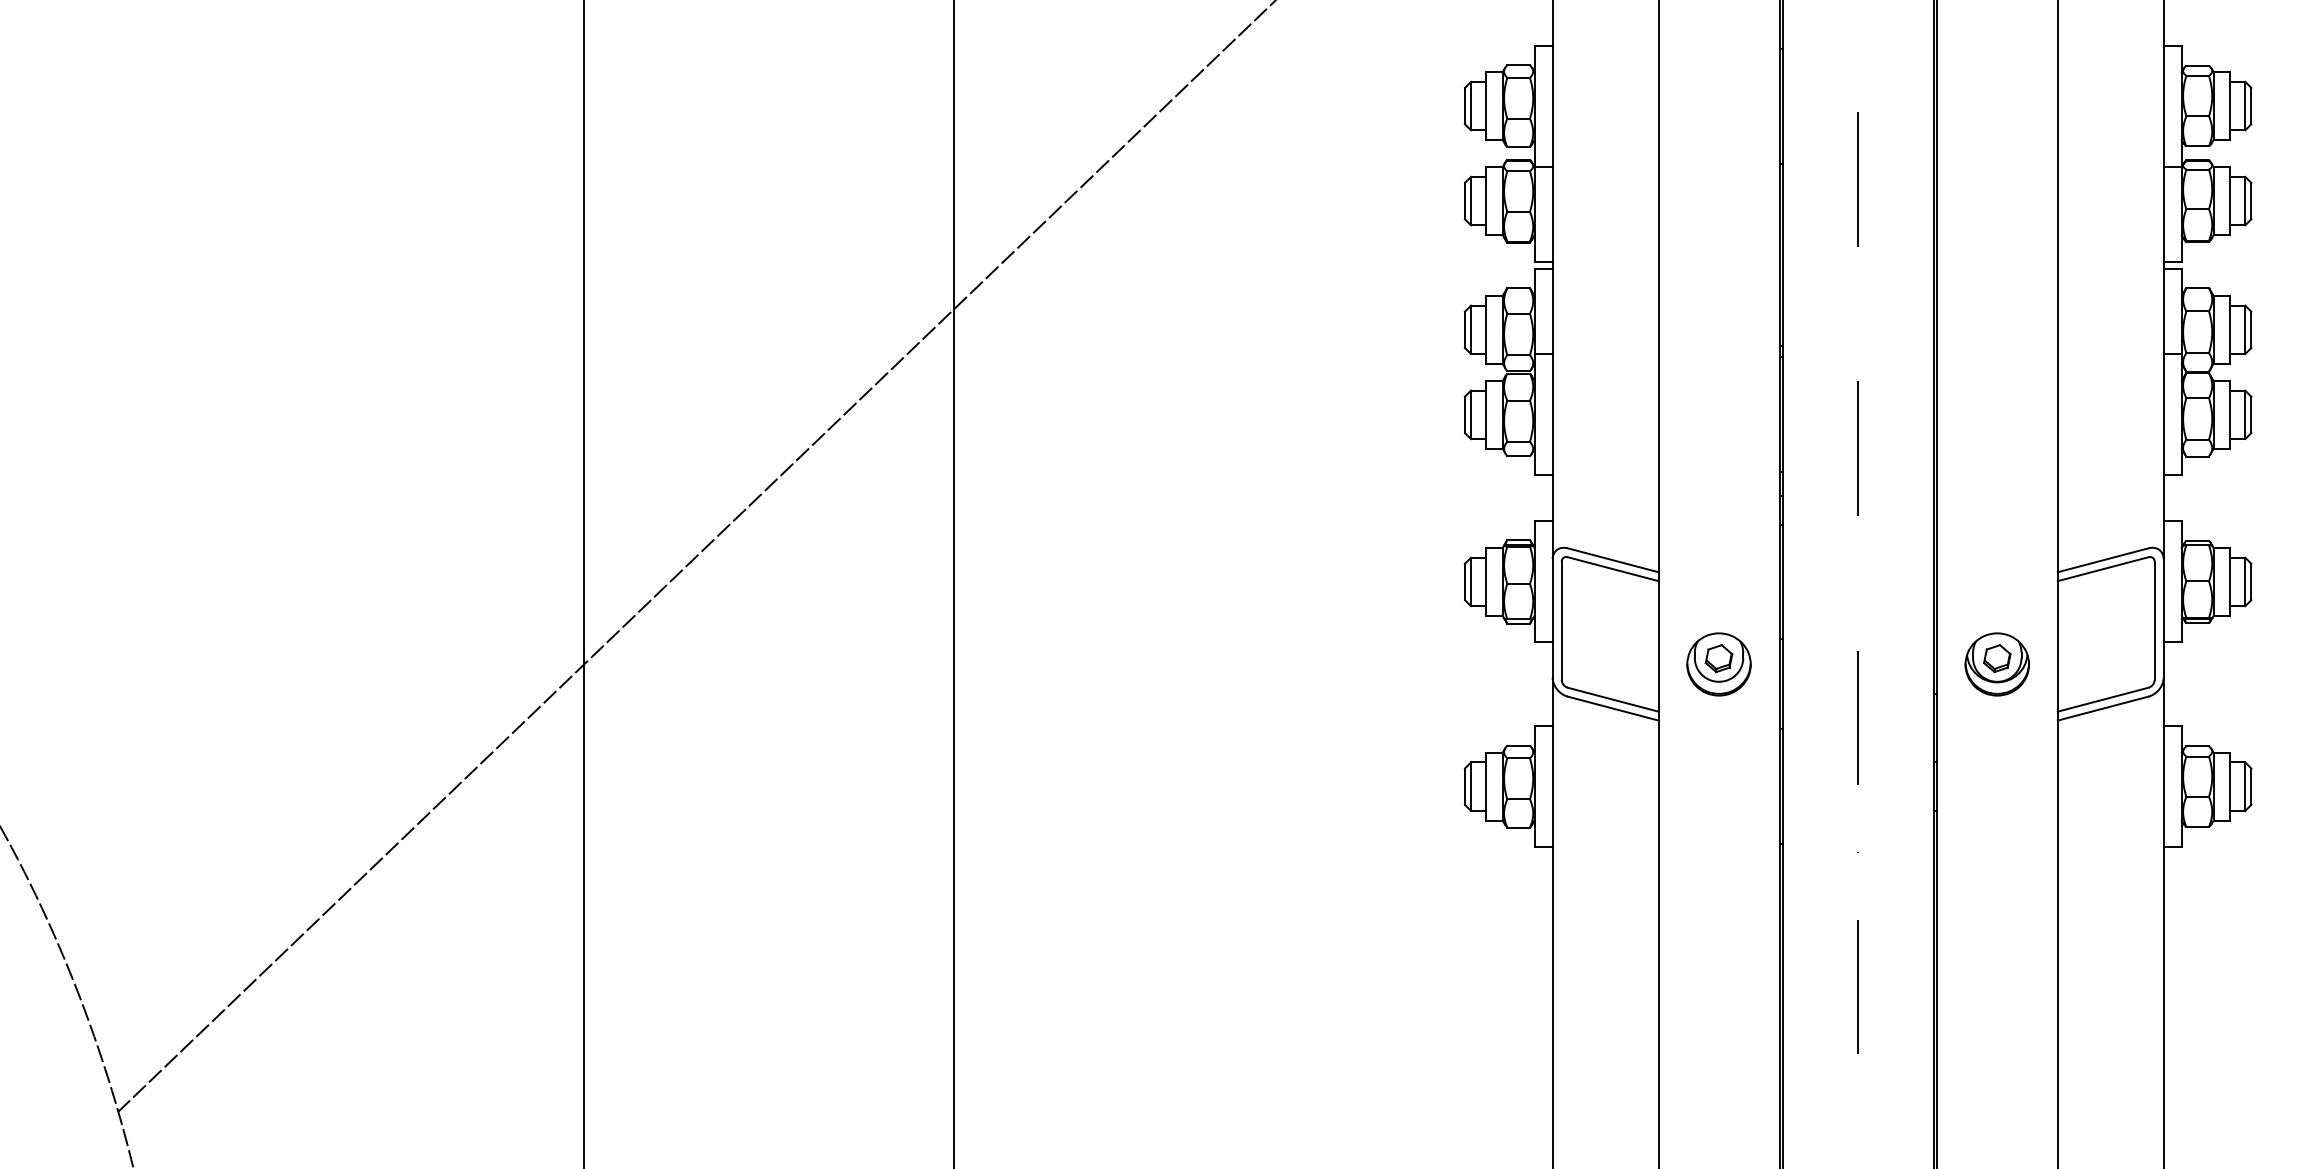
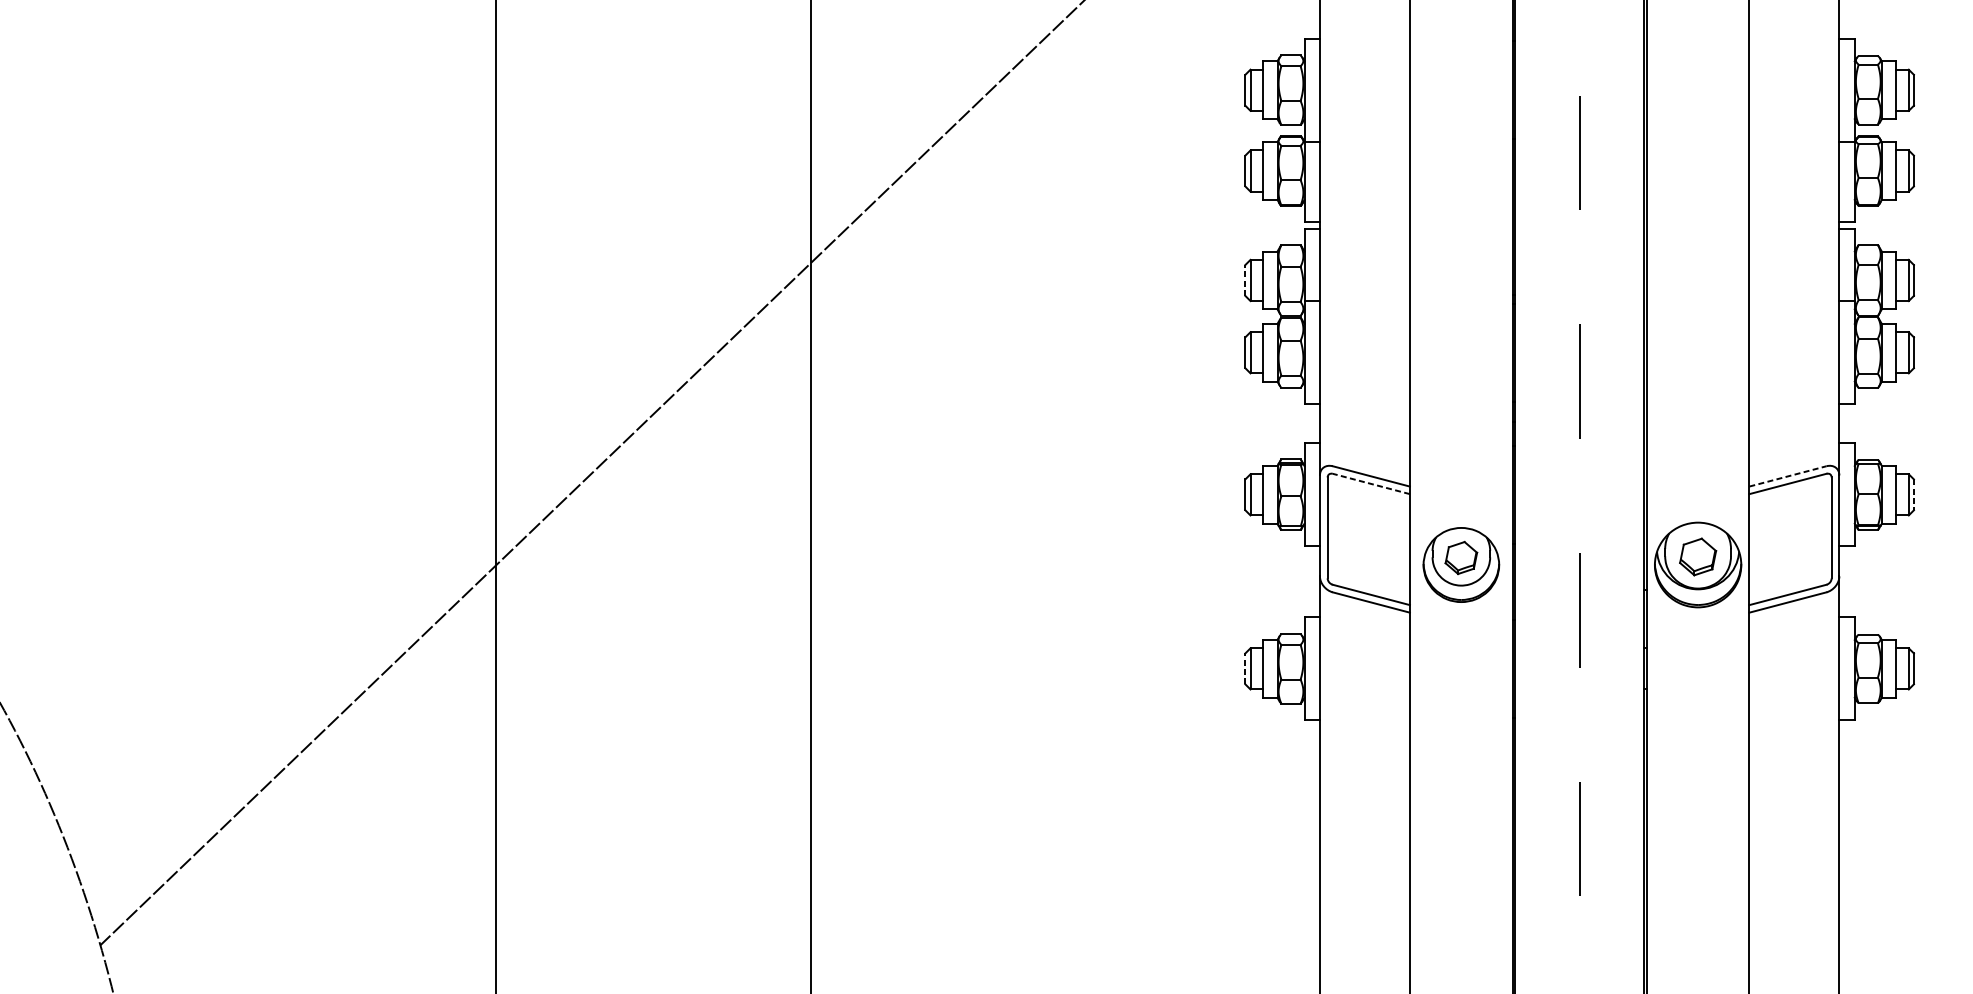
line: (1464, 329) -> (1244, 280), solid -> dashed
line: (2103, 560) -> (1788, 476), solid -> dashed
line: (1613, 569) -> (1371, 484), solid -> dashed
line: (2251, 582) -> (1914, 495), solid -> dashed
part: (1718, 664) -> (1460, 565), size x1.4
part: (1996, 664) -> (1697, 565), size x1.6
line: (1464, 786) -> (1244, 668), solid -> dashed

